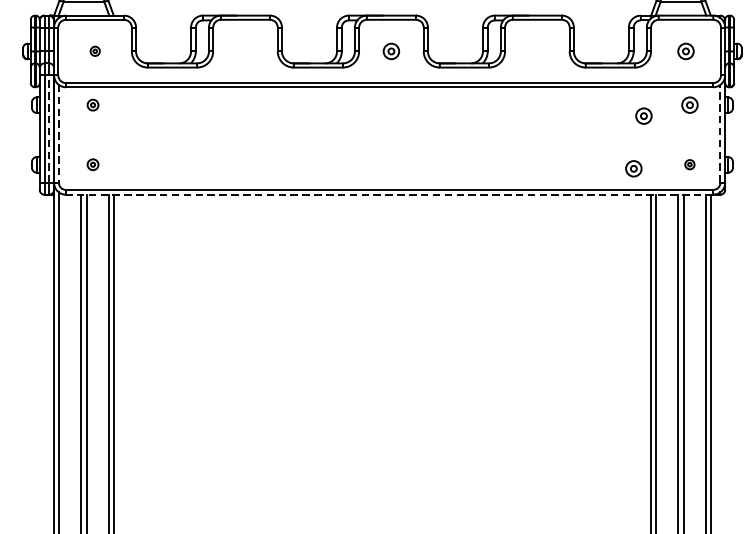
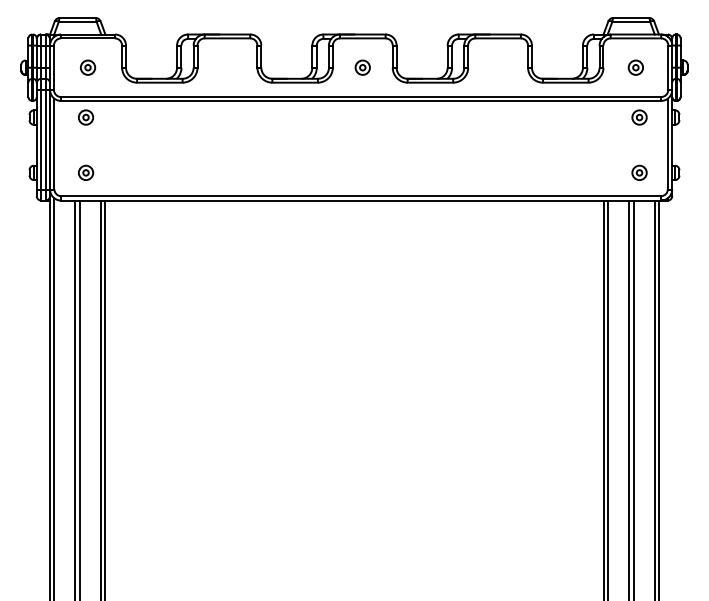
part: (95, 51) -> (88, 67), size x1.67
part: (93, 105) -> (86, 117), size x1.43
part: (643, 115) -> (596, 127), removed
line: (49, 128) -> (45, 139), dashed -> solid
line: (720, 133) -> (667, 143), dashed -> solid
line: (58, 134) -> (54, 144), dashed -> solid
part: (93, 164) -> (86, 172), size x1.43
part: (689, 164) -> (639, 172), size x1.67
part: (633, 168) -> (587, 176), removed
line: (388, 194) -> (360, 200), dashed -> solid

